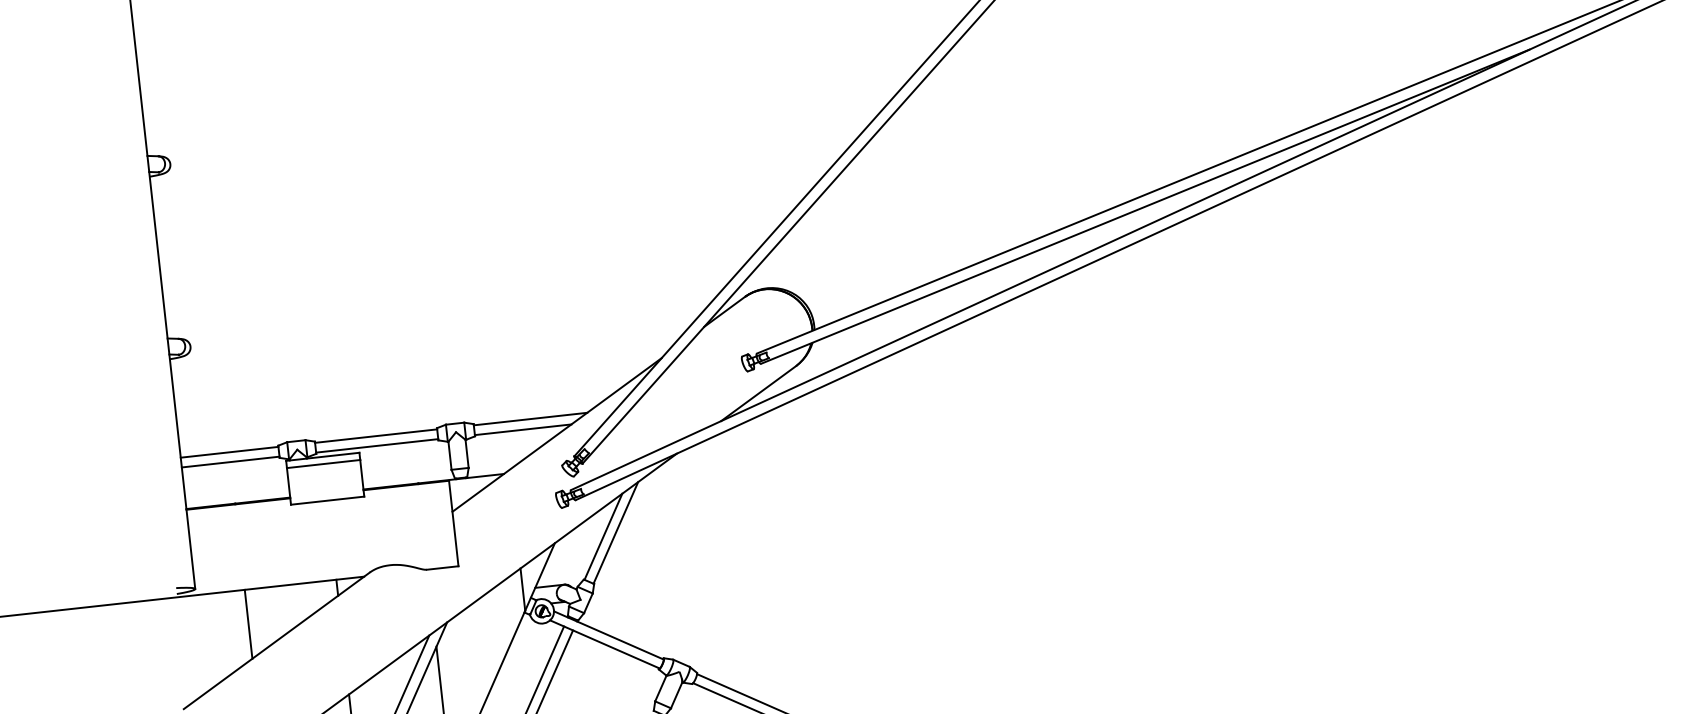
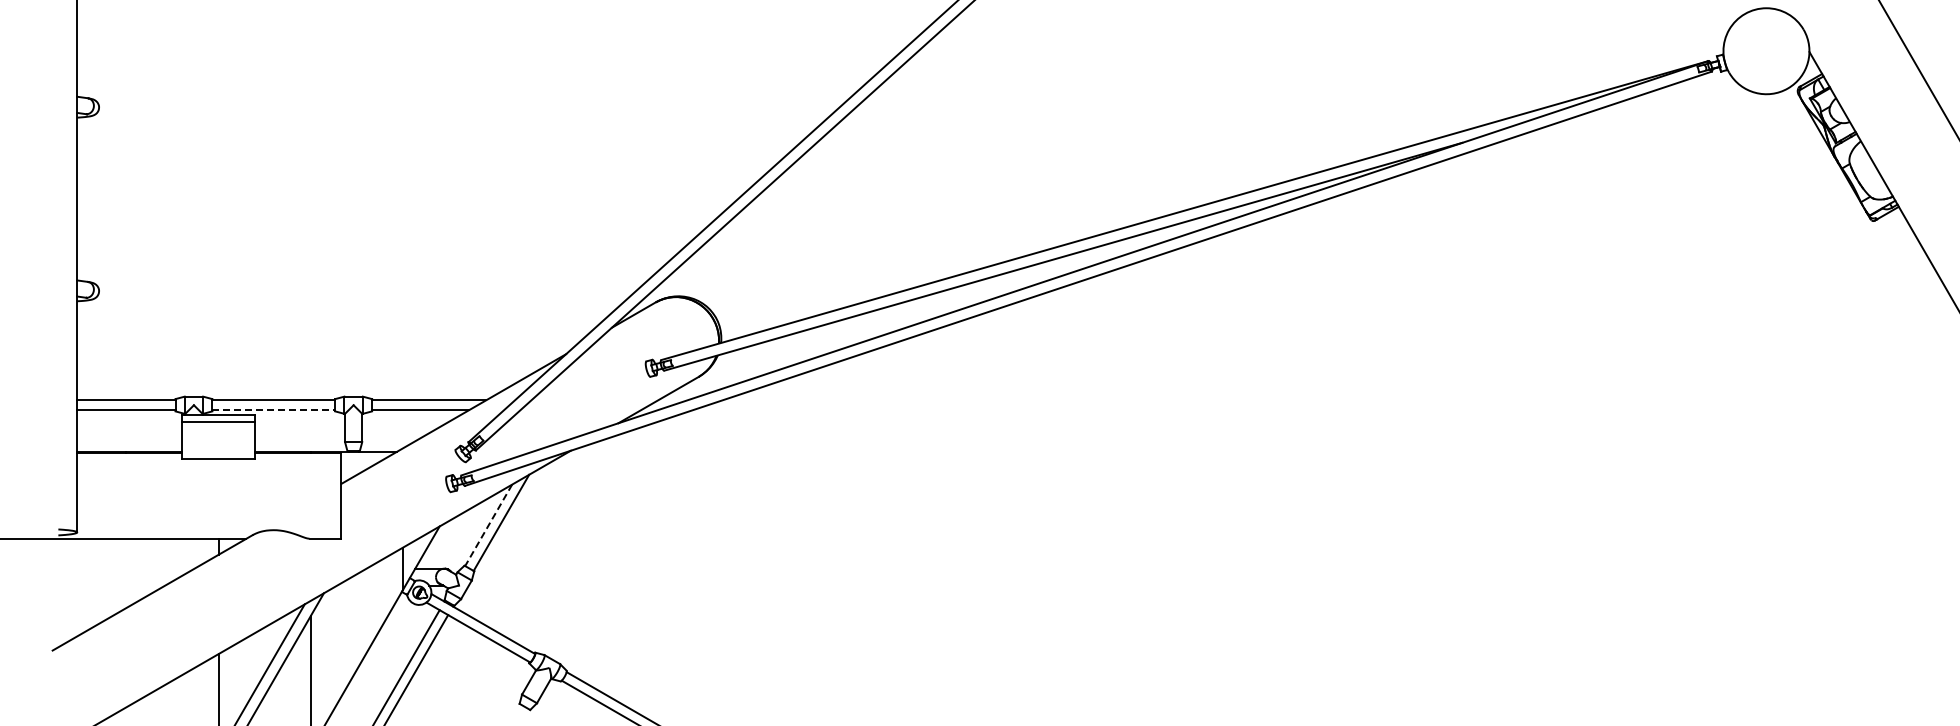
line: (377, 446) -> (274, 410), solid -> dashed
line: (603, 536) -> (488, 525), solid -> dashed
line: (248, 624) -> (126, 573), removed

